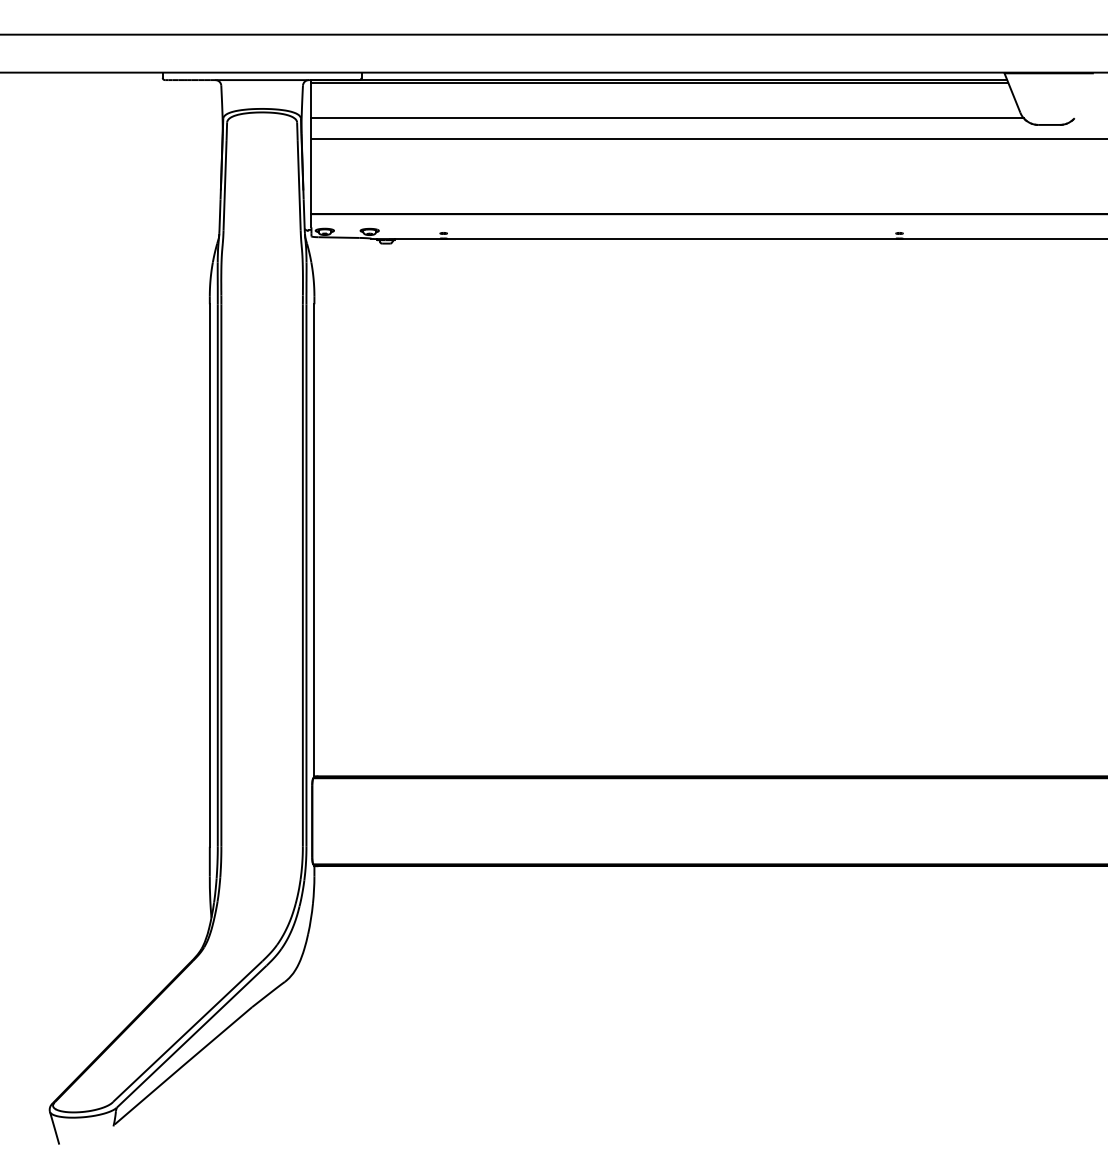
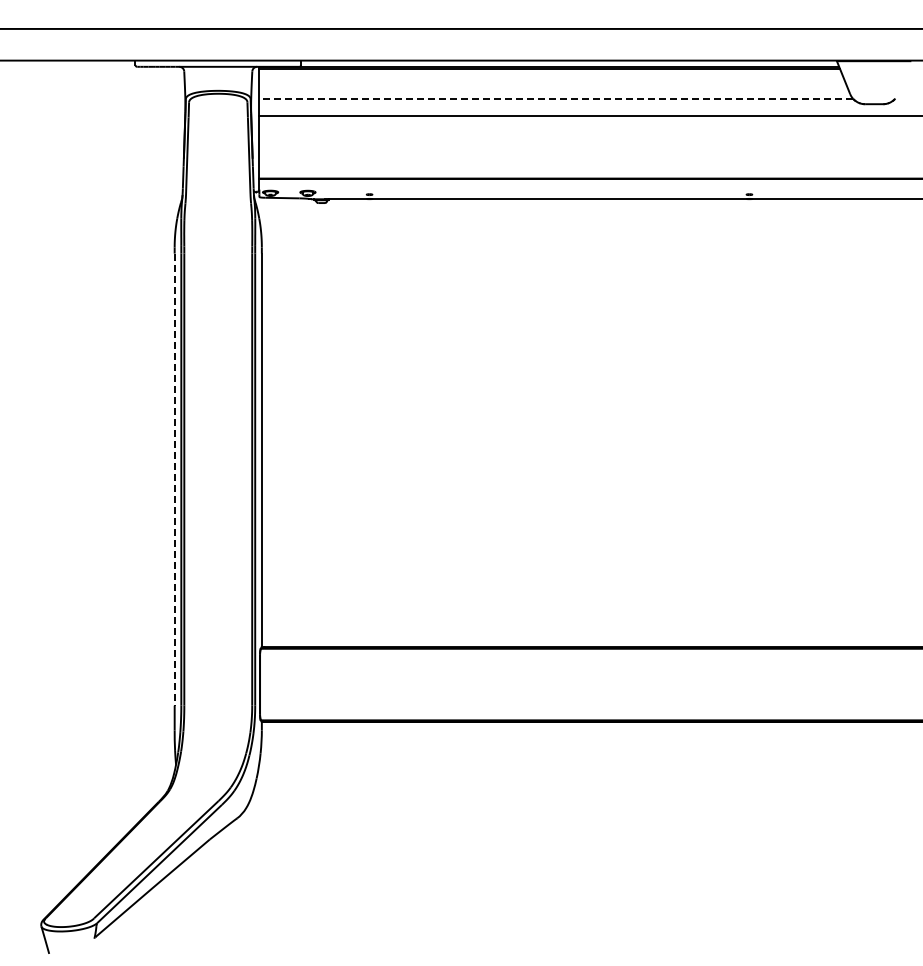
line: (668, 118) -> (556, 98), solid -> dashed
line: (209, 576) -> (174, 480), solid -> dashed

